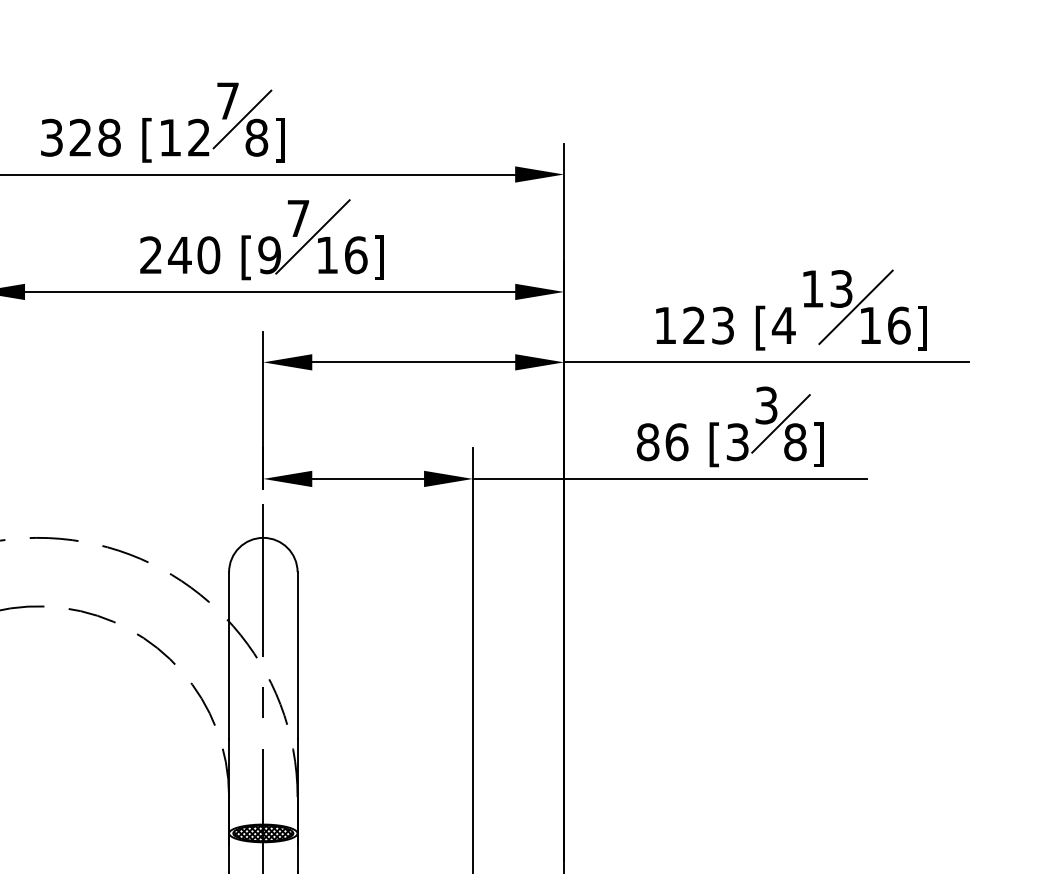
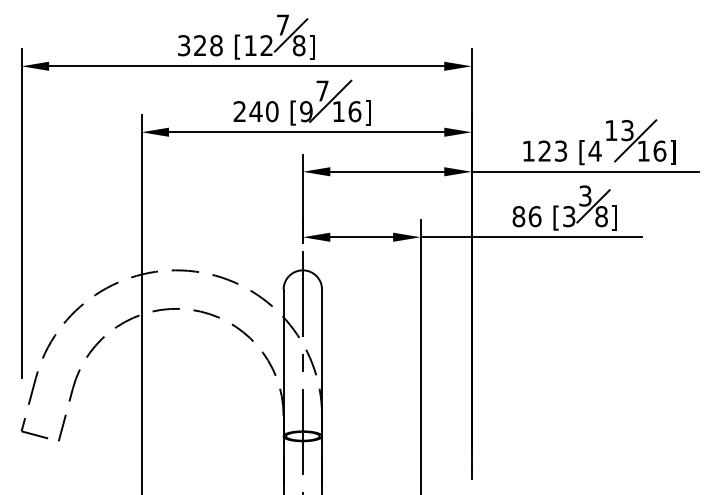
hatch: (262, 831) -> (302, 435), removed

